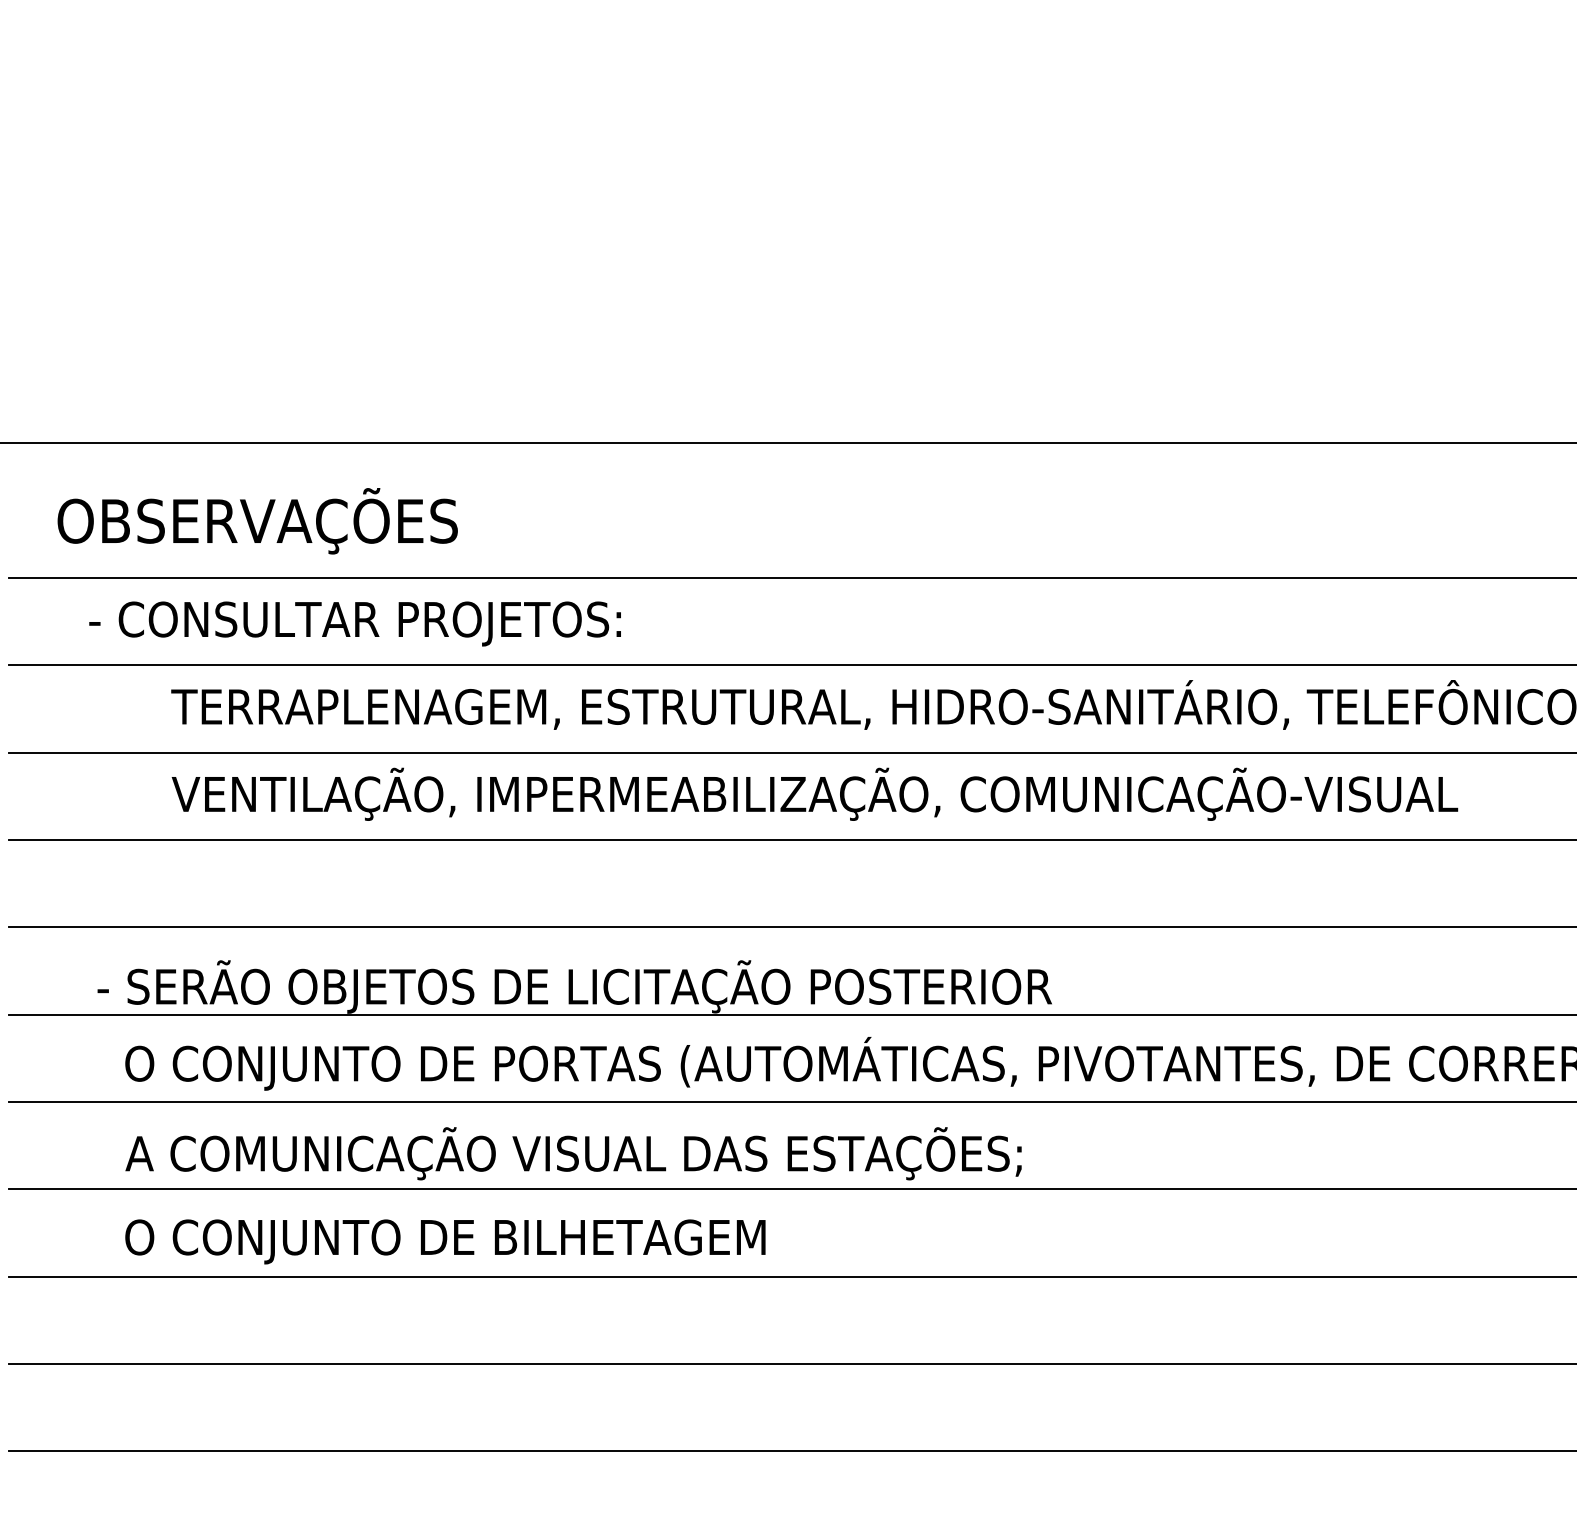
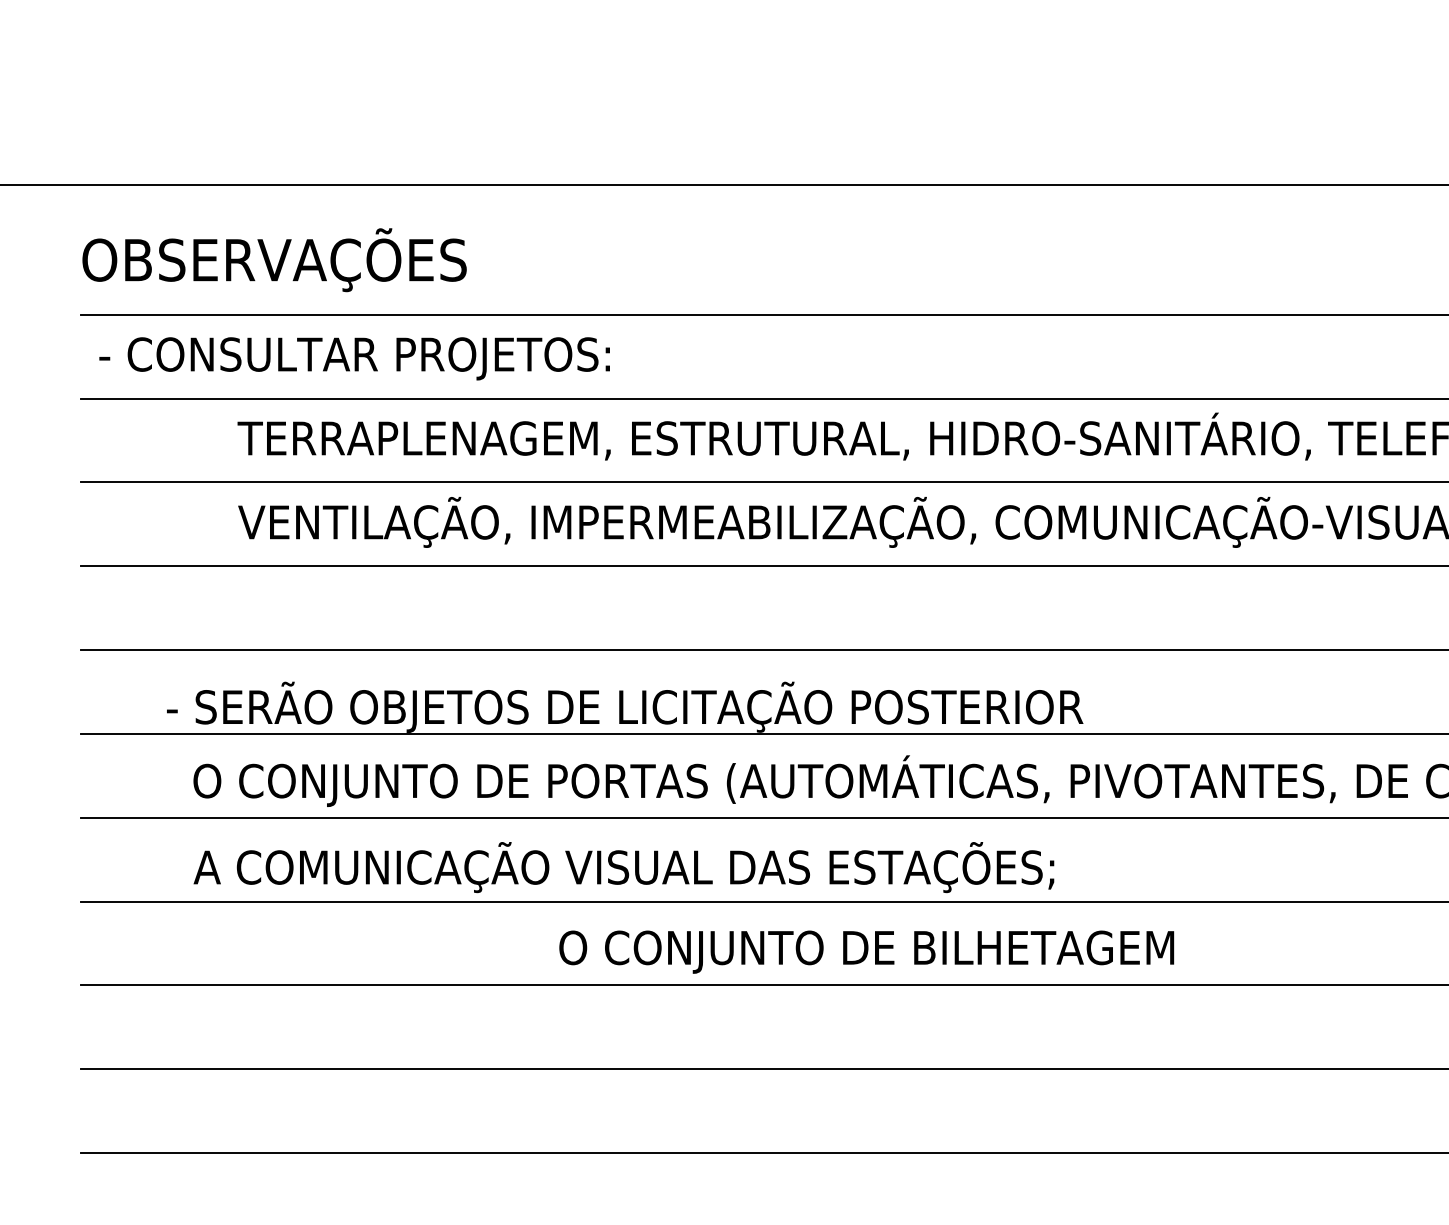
text: (257, 521) -> (274, 260), moved
text: (354, 623) -> (354, 358), moved
text: (445, 1241) -> (866, 951), moved

